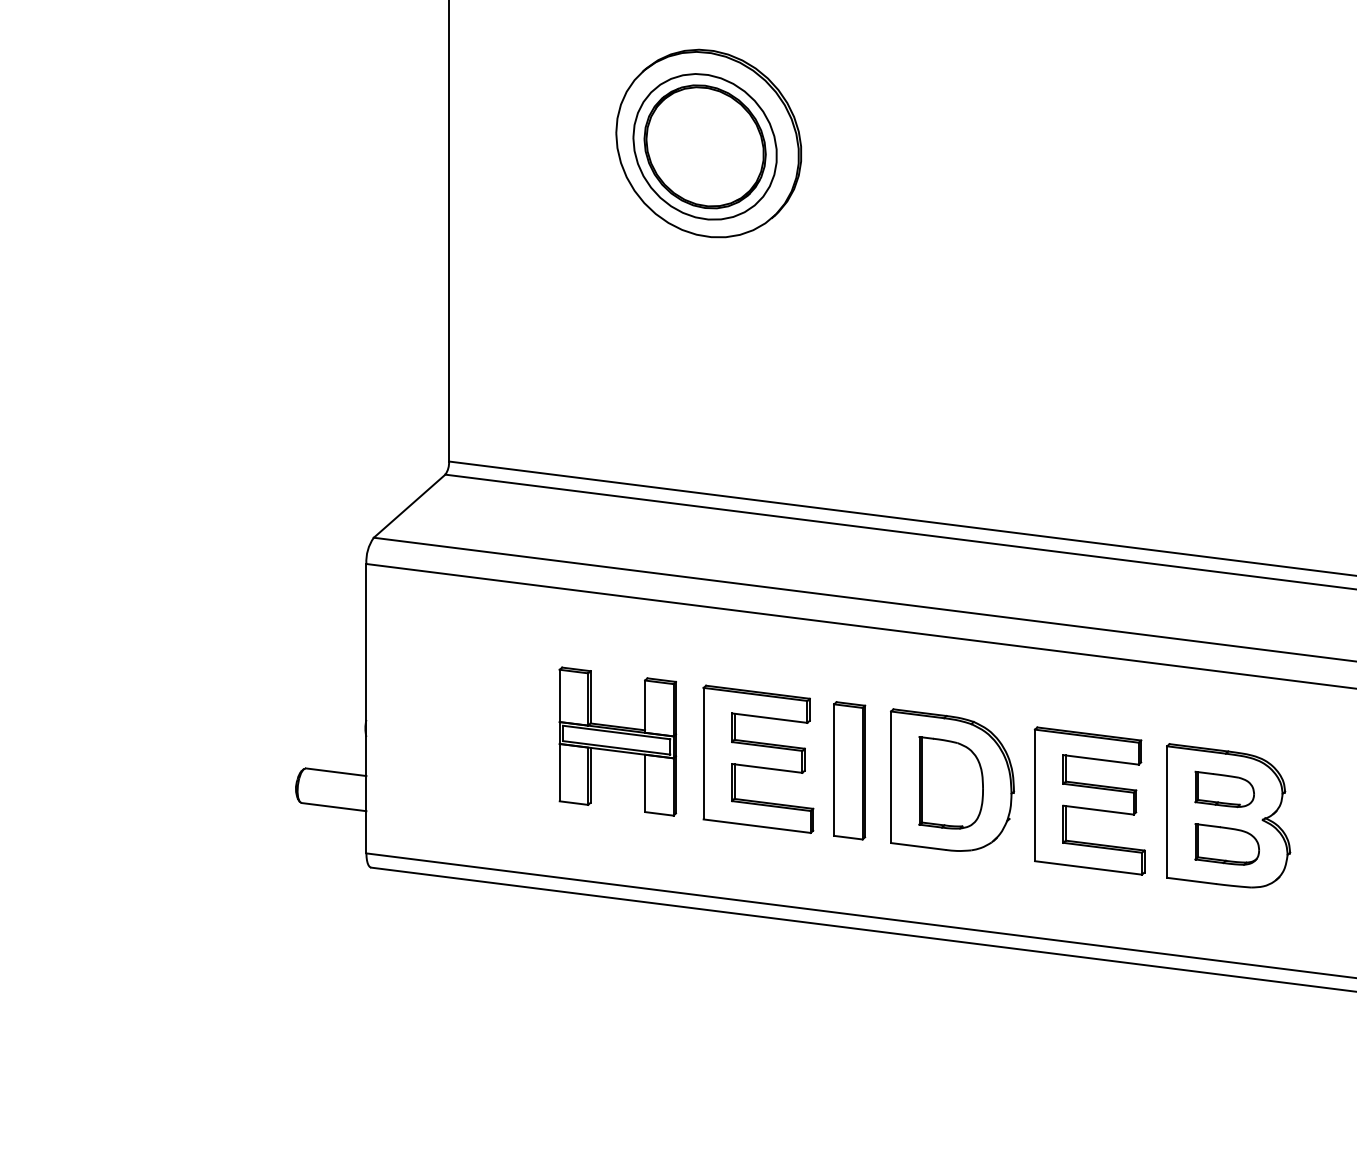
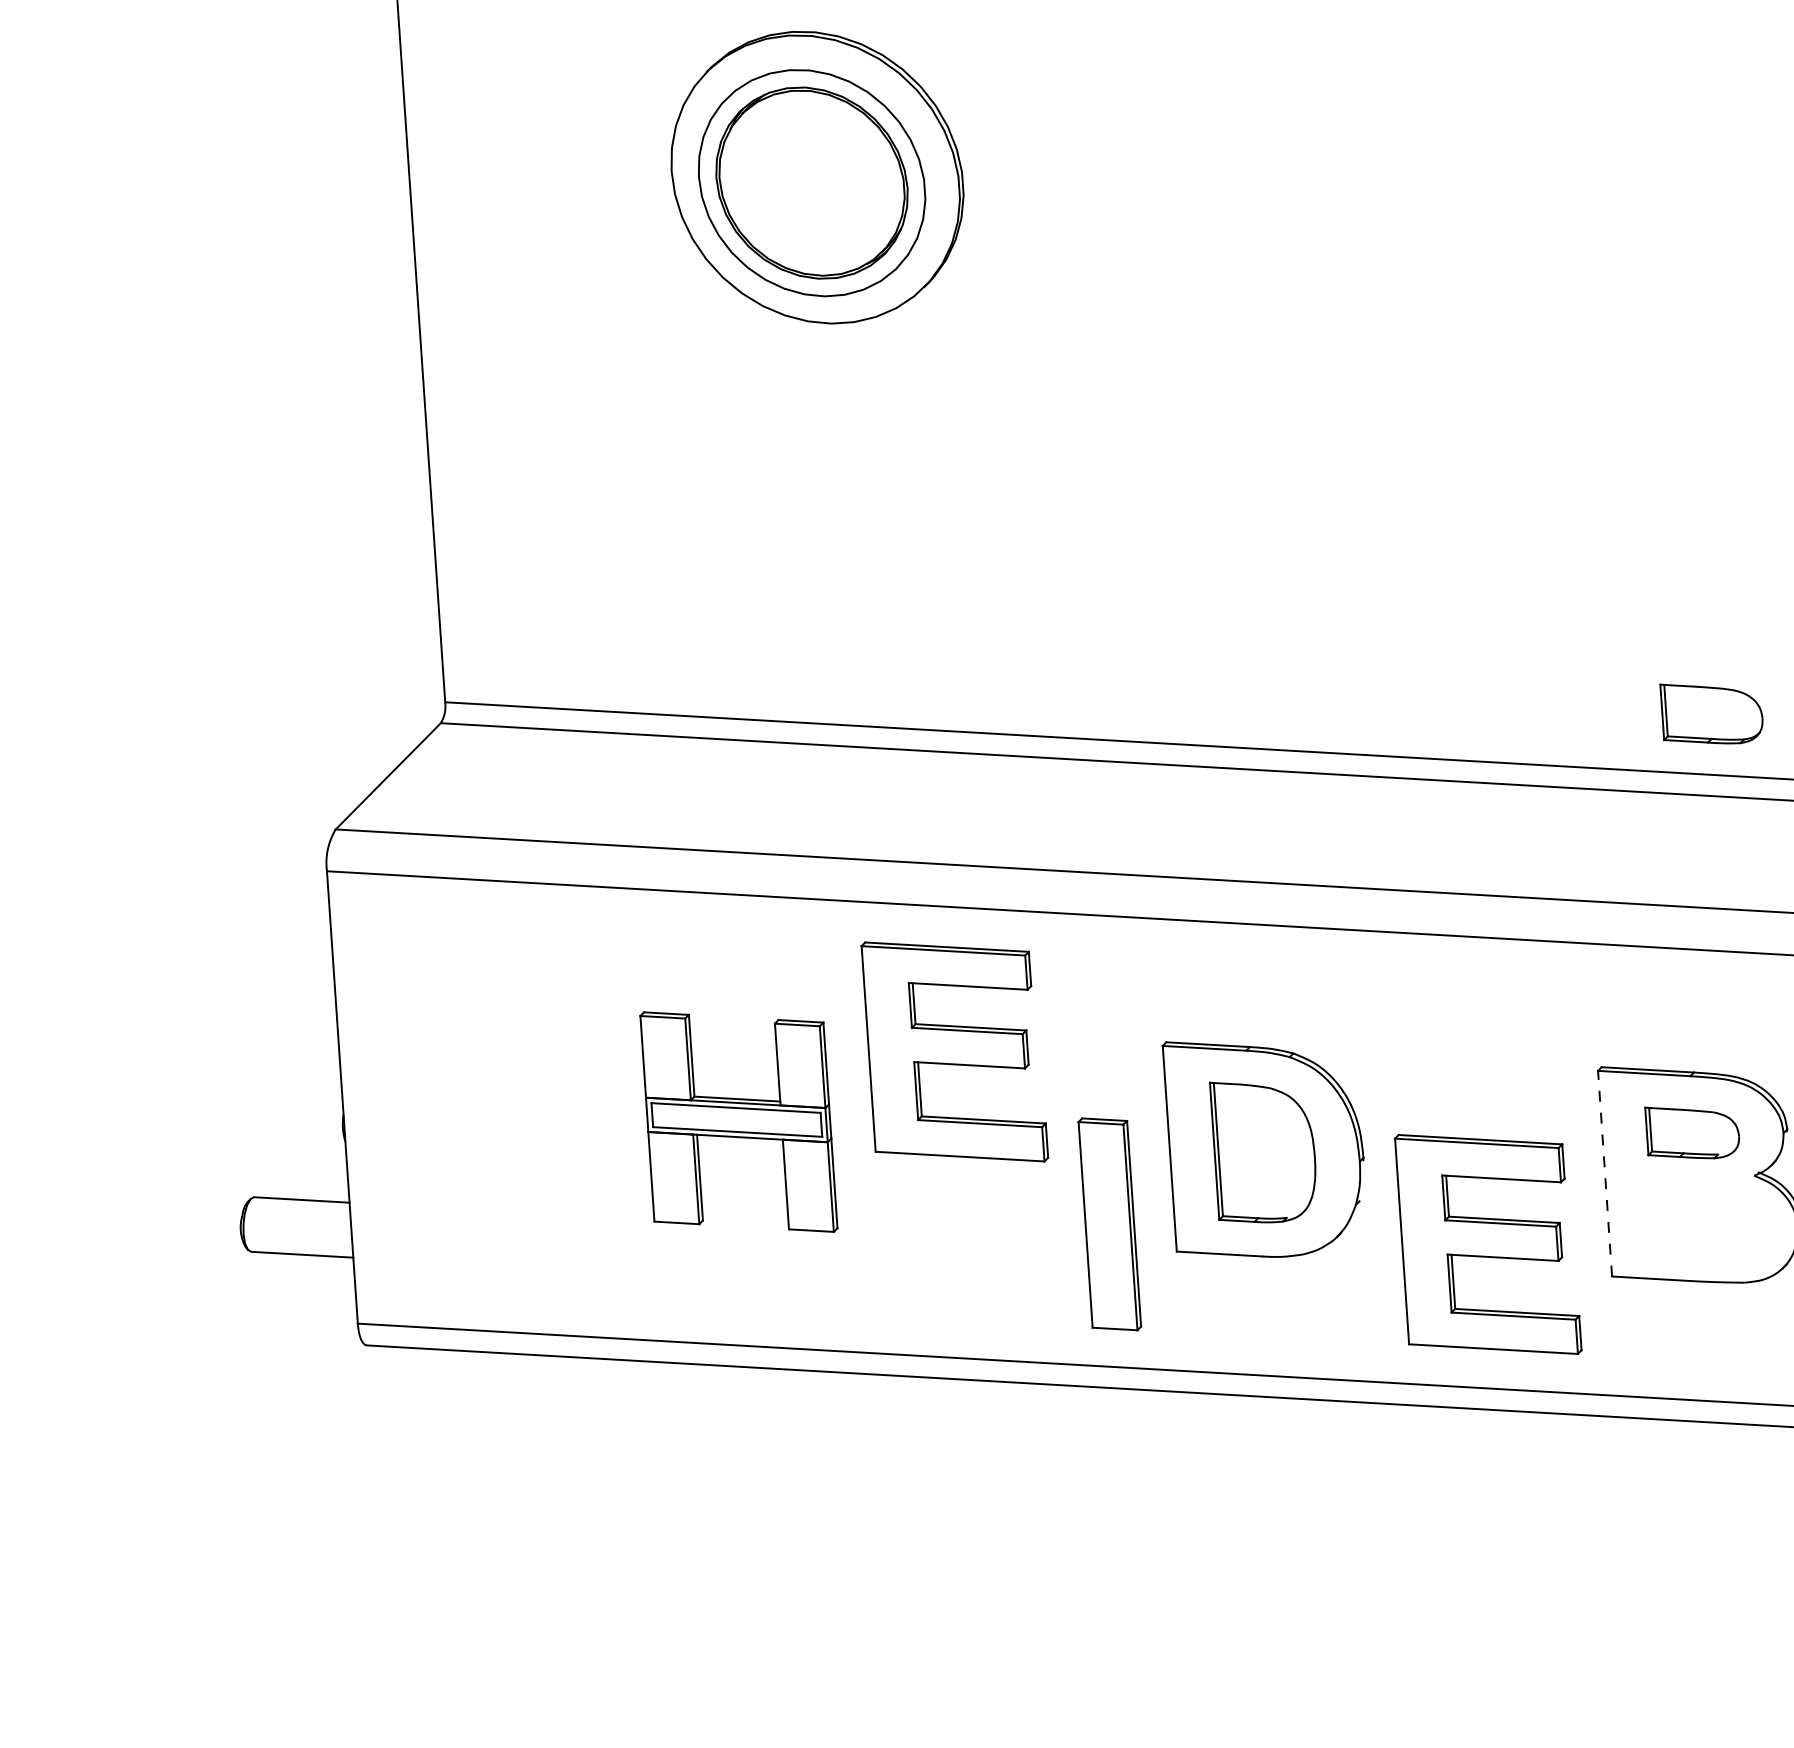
part: (758, 758) -> (954, 1050), moved
part: (849, 770) -> (1109, 1223), moved
part: (1089, 800) -> (1487, 1243), moved
line: (1167, 812) -> (1605, 1174), solid -> dashed
part: (1226, 844) -> (1710, 713), moved

